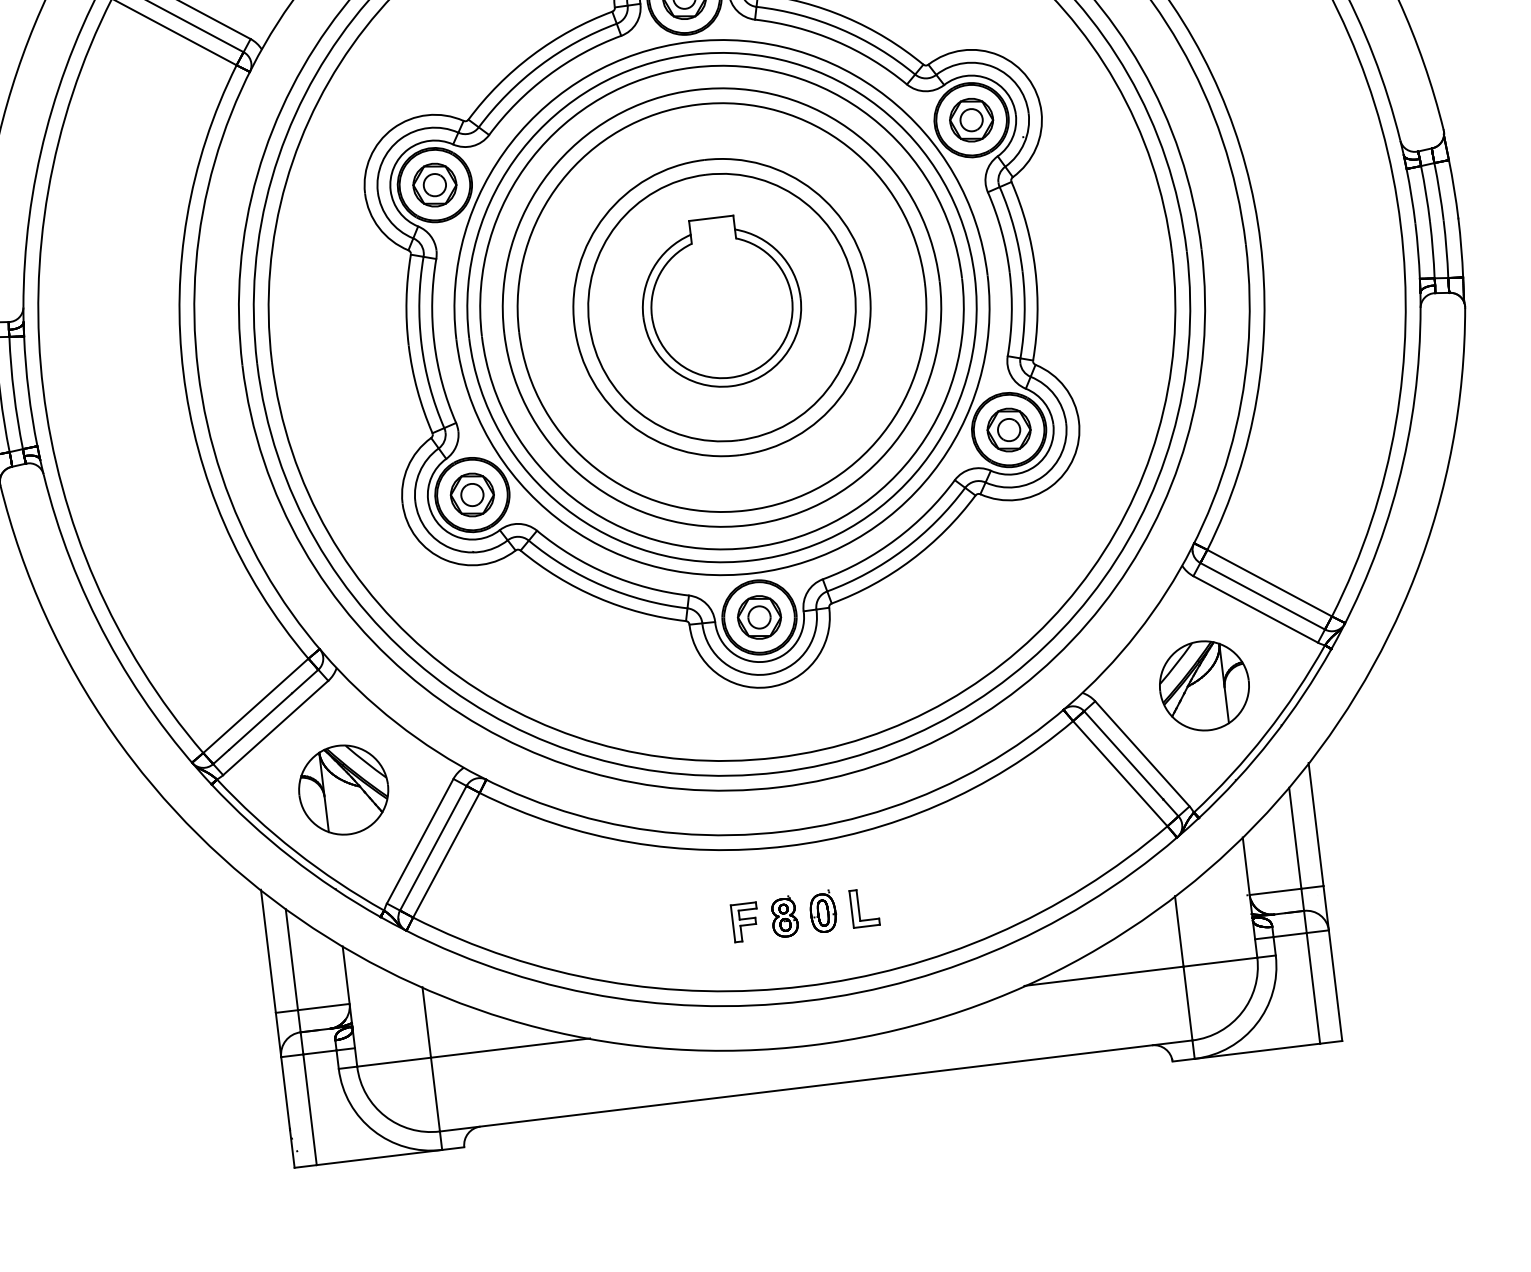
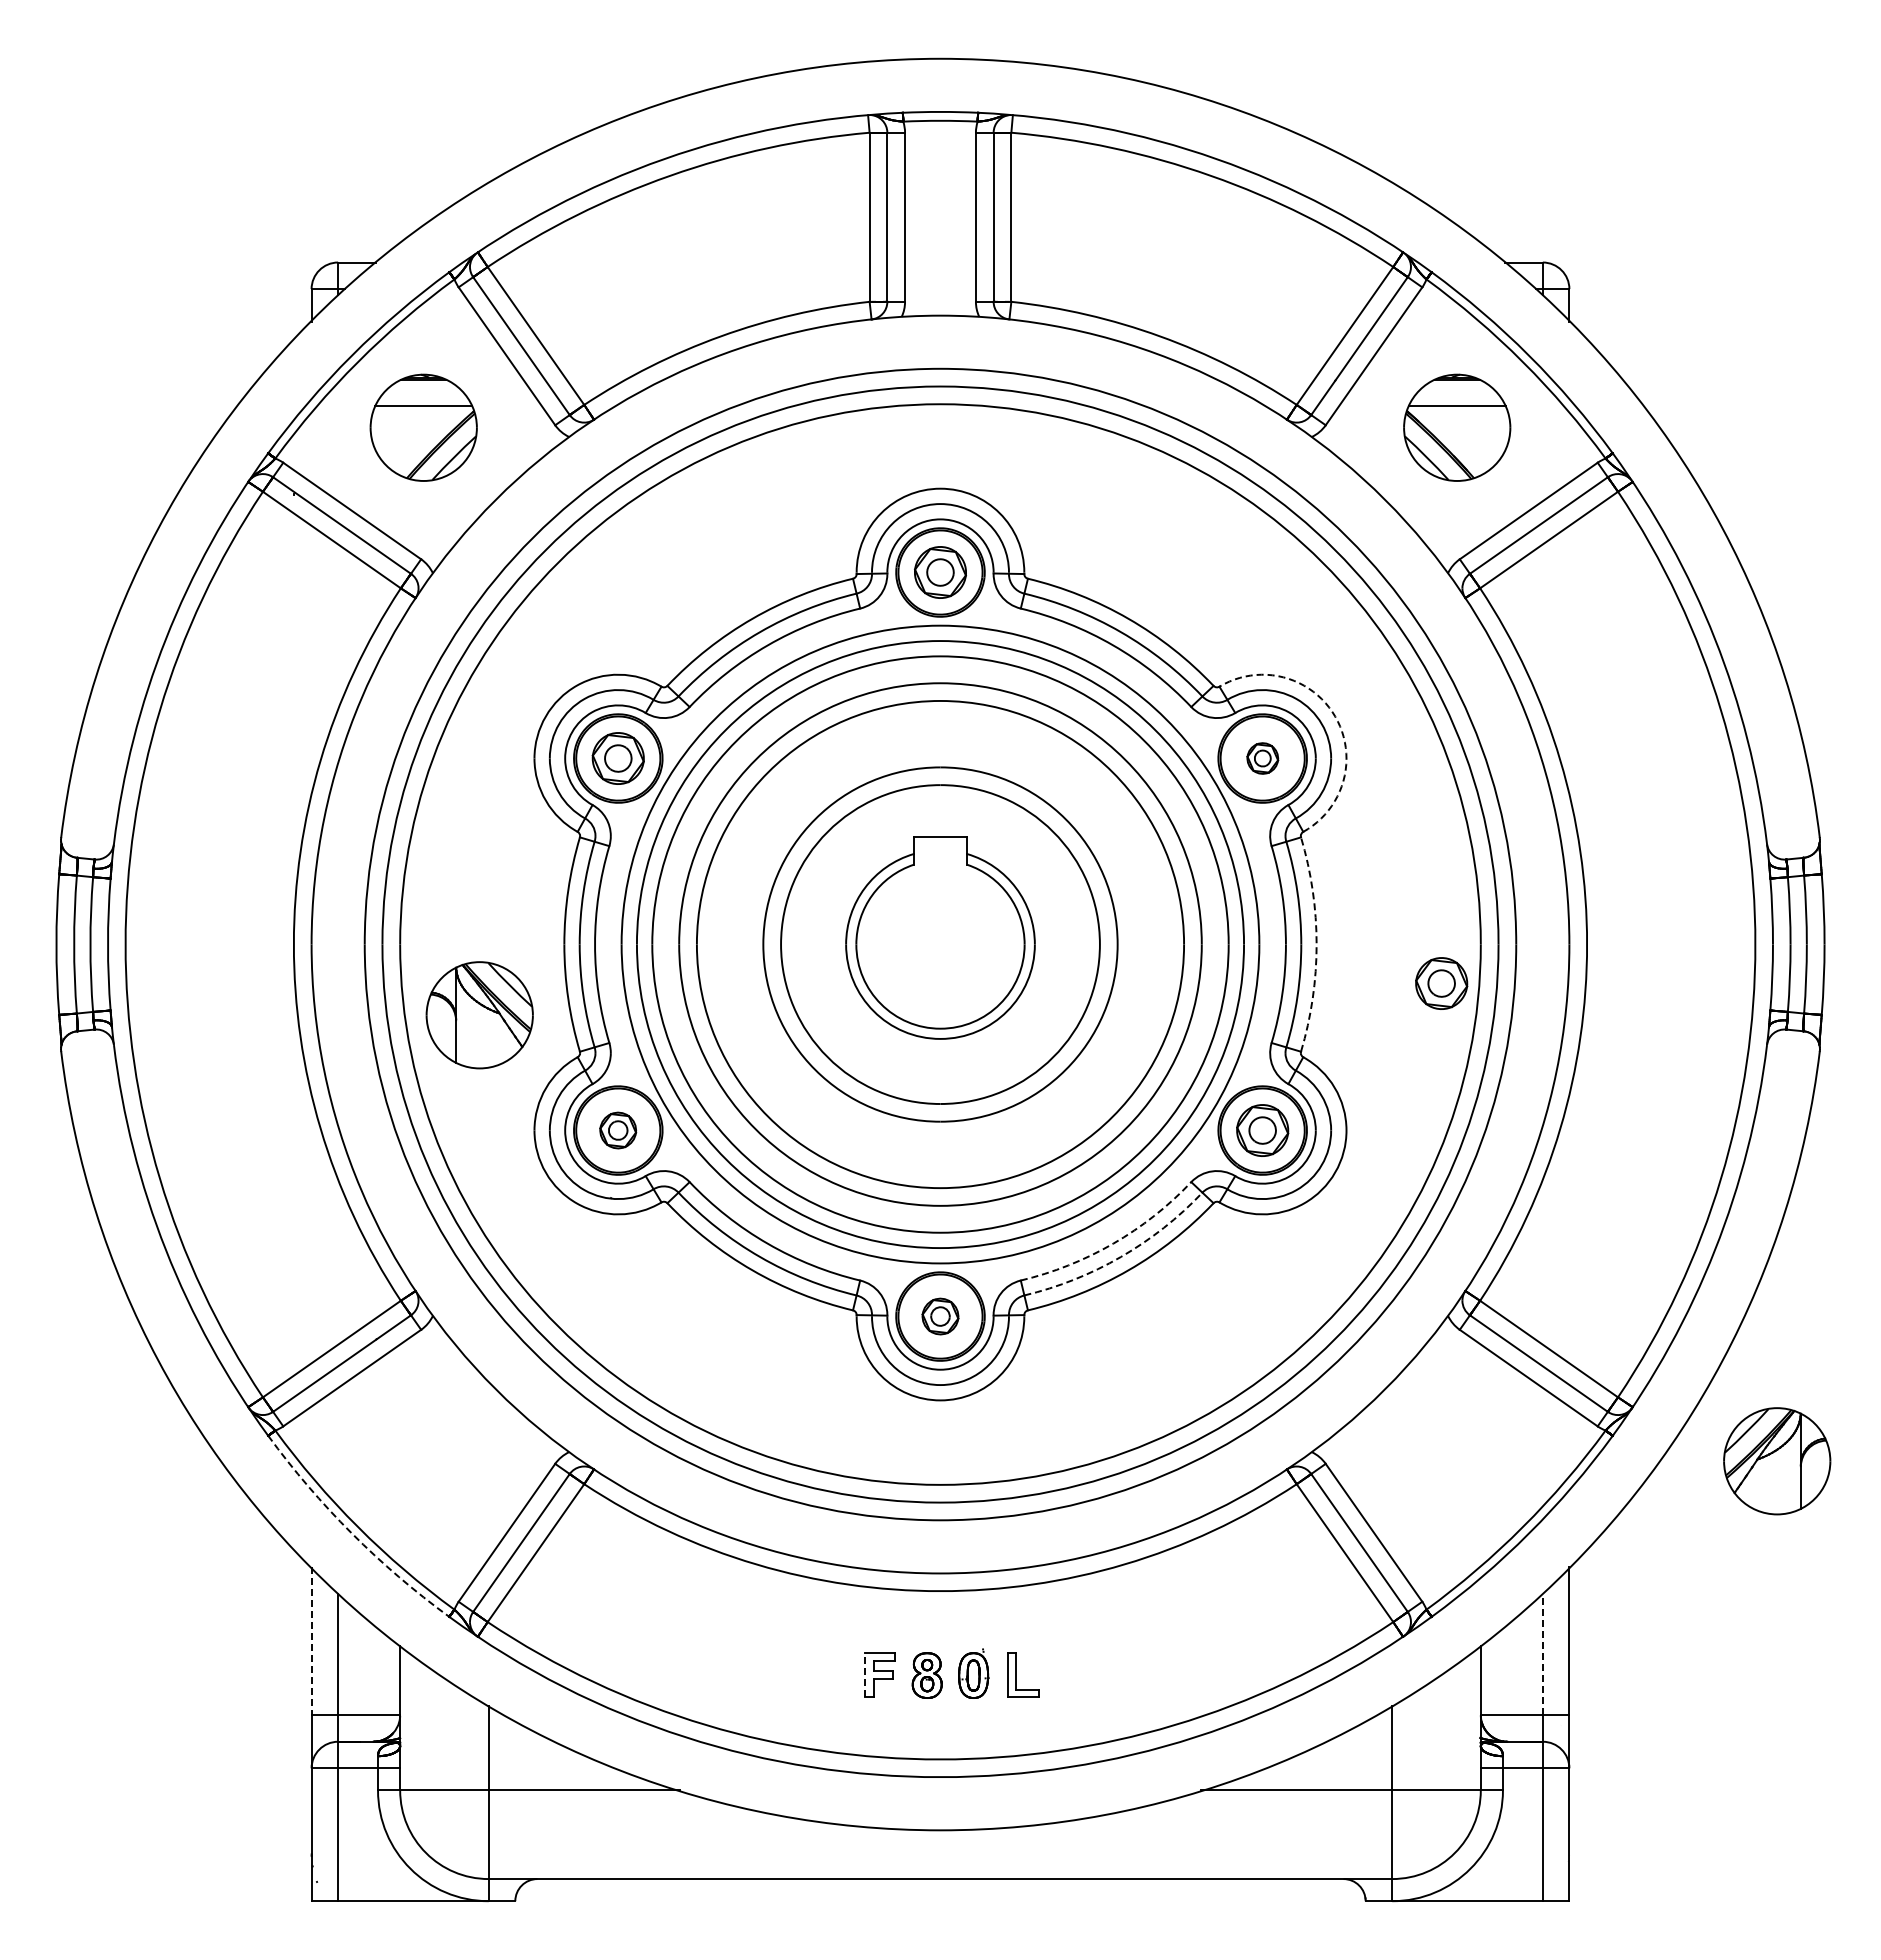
arc: (1028, 77) -> (1335, 716), solid -> dashed
part: (971, 120) -> (1262, 758), size x0.6
arc: (1035, 269) -> (1316, 944), solid -> dashed
part: (1143, 289) -> (1441, 983), added
part: (471, 495) -> (617, 1130), size x0.7
arc: (896, 539) -> (1113, 1243), solid -> dashed
arc: (903, 550) -> (1120, 1257), solid -> dashed
part: (759, 617) -> (940, 1316), size x0.7
part: (1204, 686) -> (1777, 1461), moved
part: (343, 790) -> (479, 1015), moved
line: (1295, 838) -> (1542, 1654), solid -> dashed
arc: (290, 857) -> (351, 1533), solid -> dashed
line: (733, 923) -> (865, 1674), solid -> dashed
line: (268, 951) -> (311, 1641), solid -> dashed

